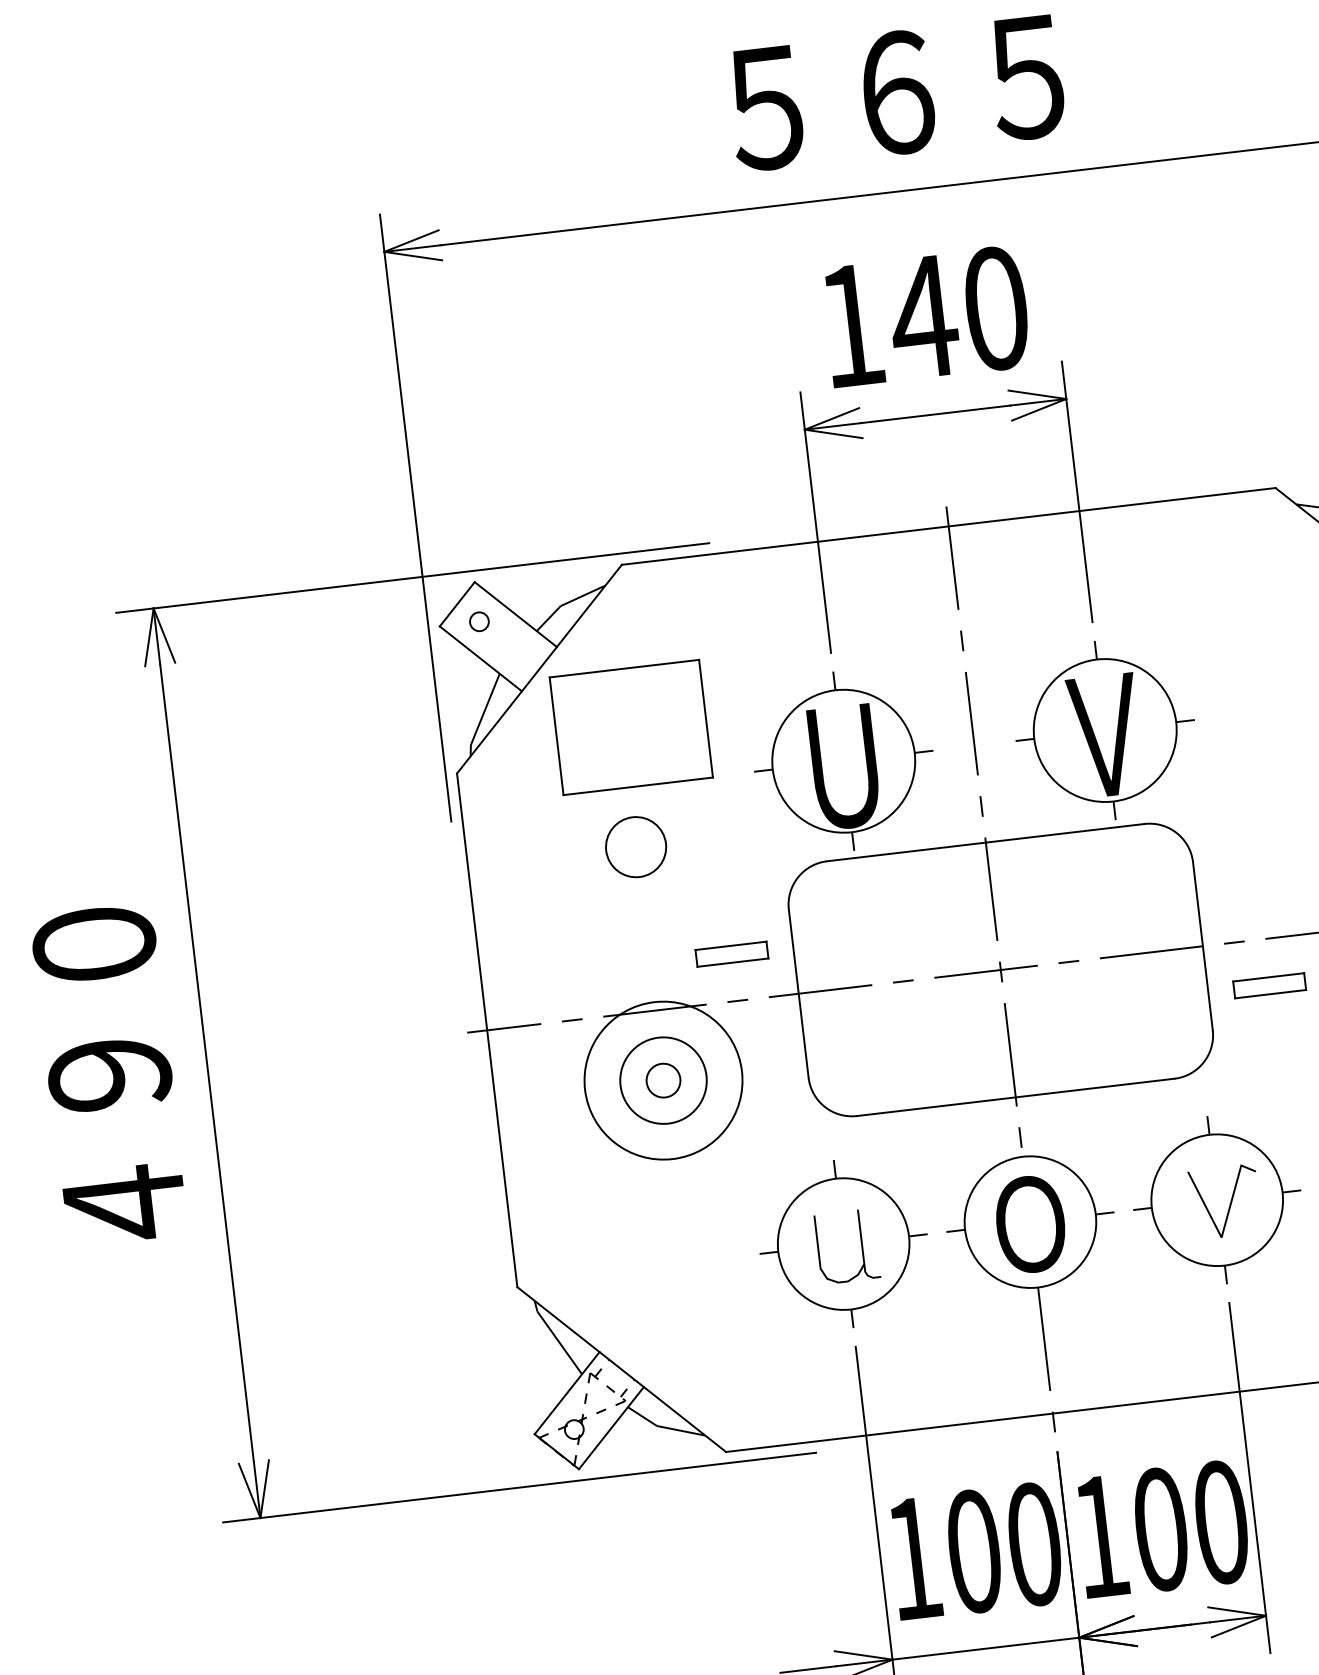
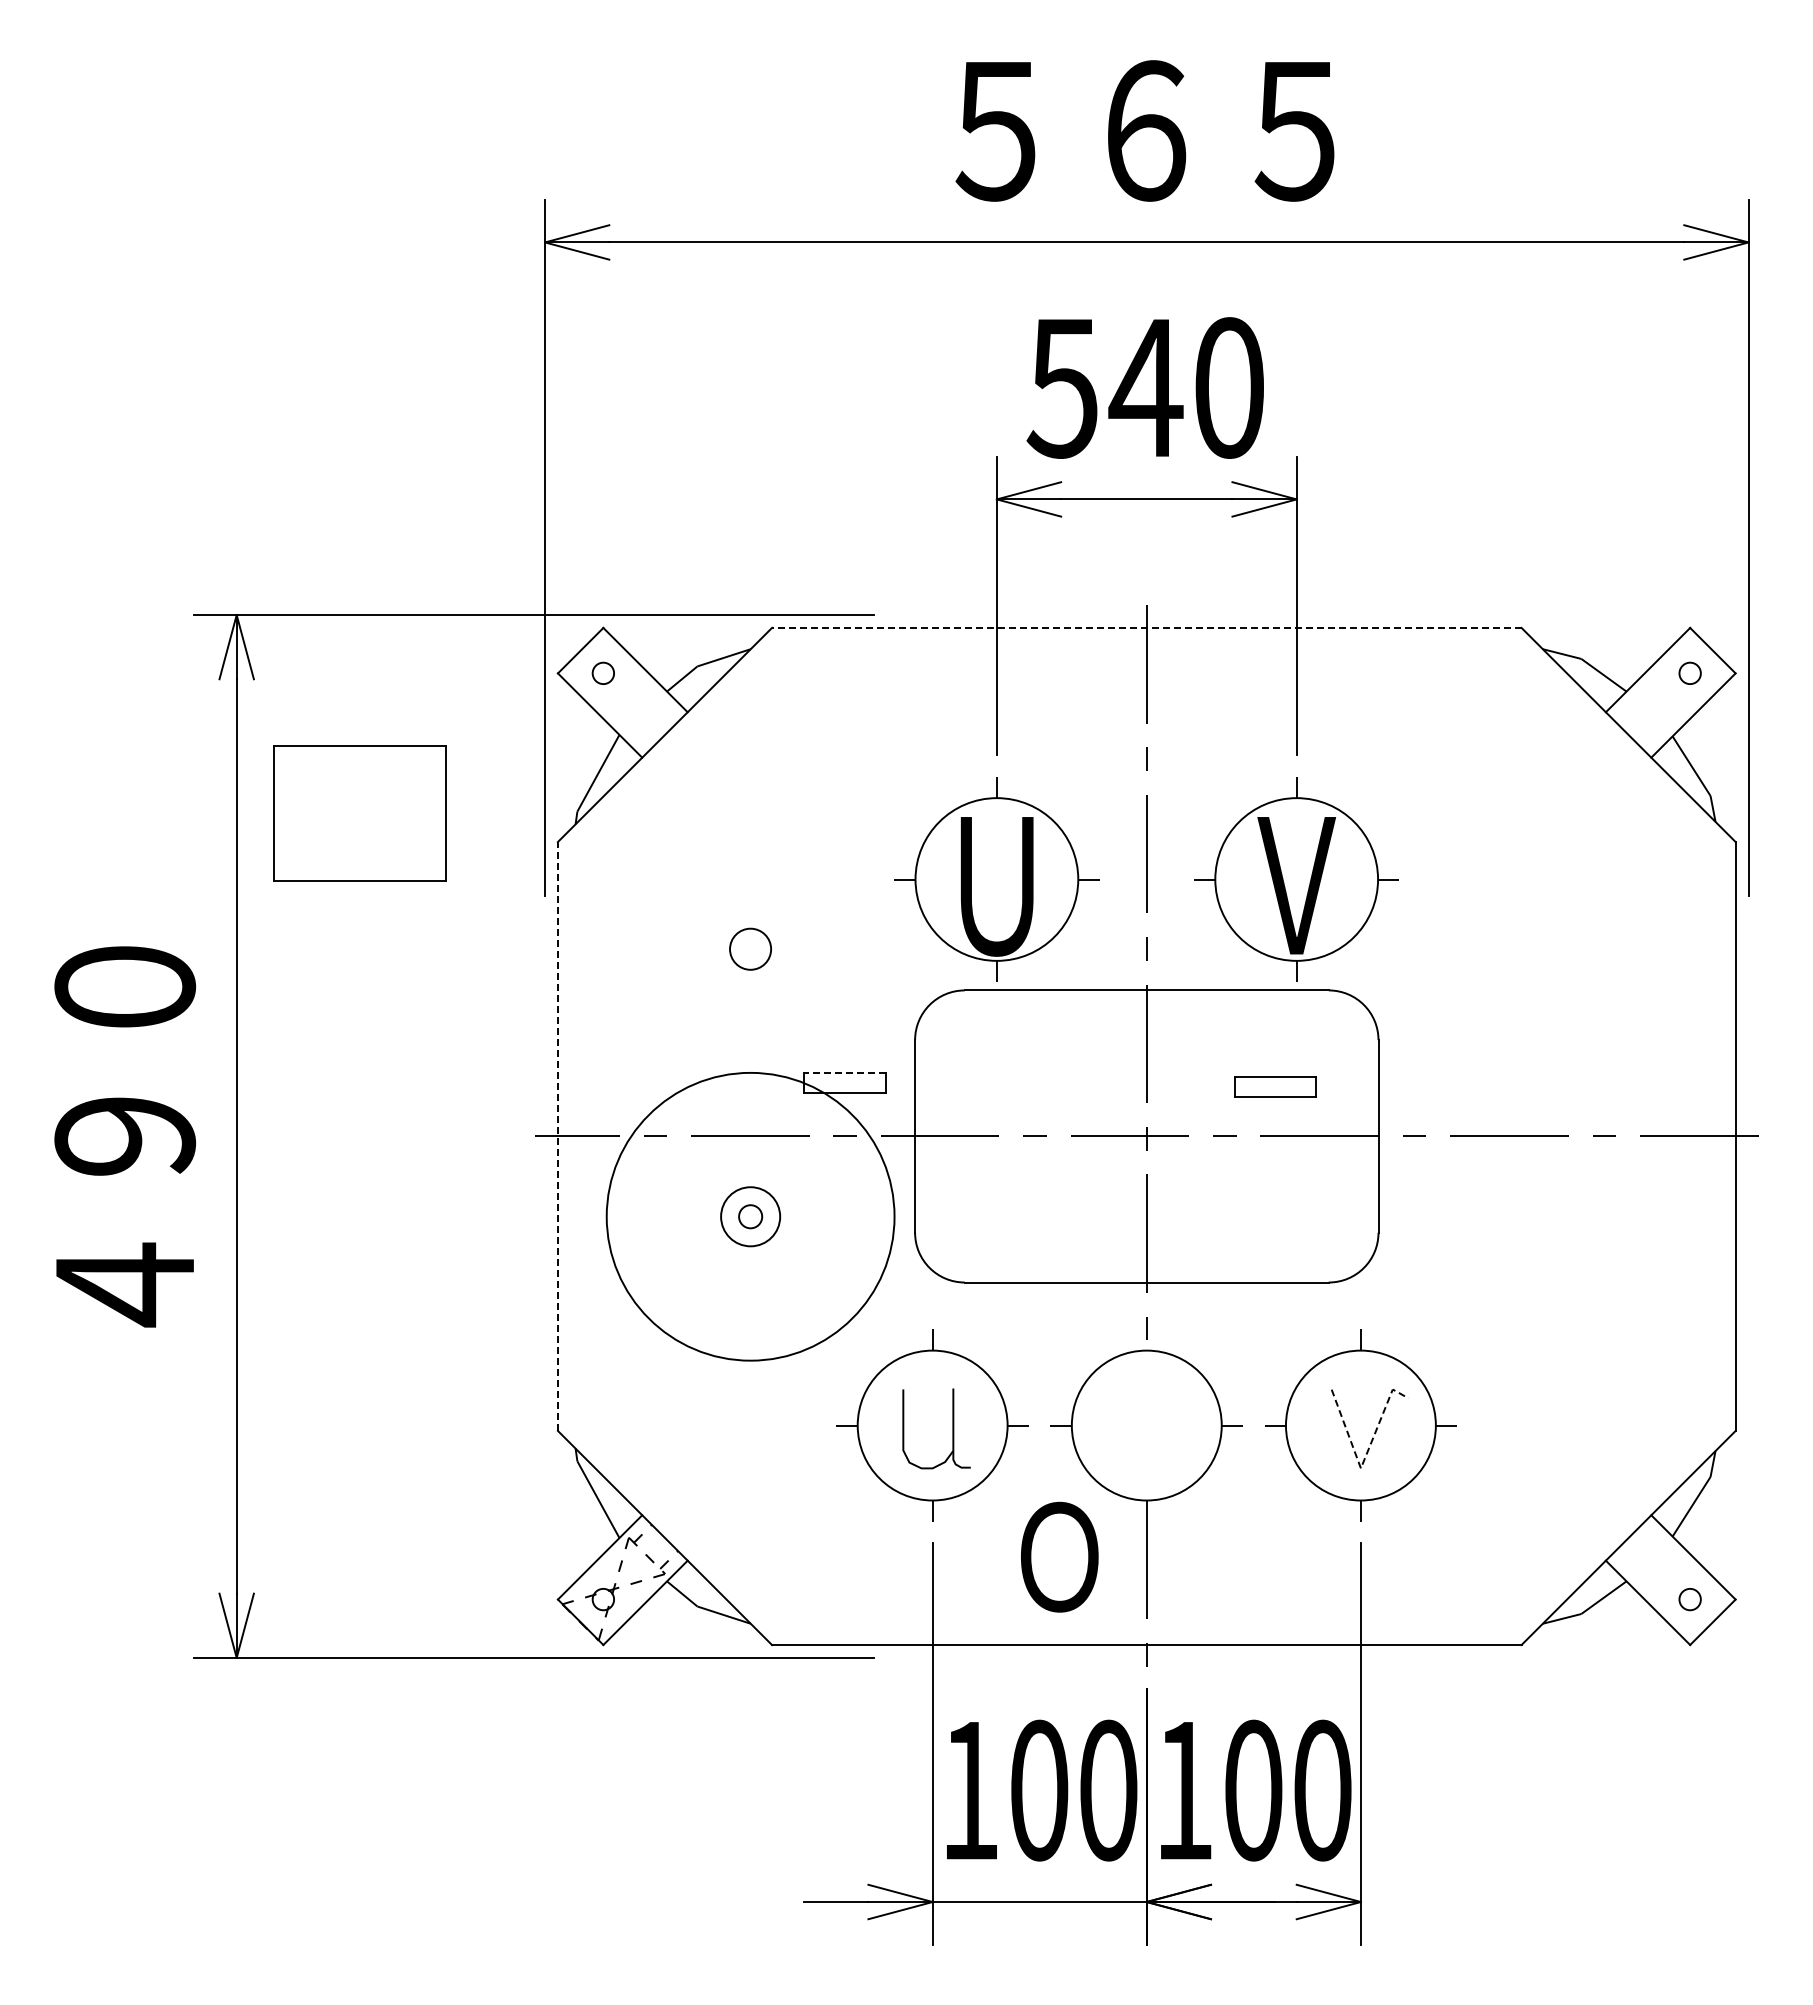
text: (849, 326) -> (1061, 388), 140 -> 540
line: (948, 526) -> (1146, 627), solid -> dashed
part: (630, 727) -> (359, 813), moved
circle: (636, 847) -> (750, 949), size x0.6
line: (730, 946) -> (844, 1073), solid -> dashed
part: (1269, 985) -> (1275, 1086), moved
line: (486, 1029) -> (557, 1135), solid -> dashed
circle: (663, 1080) -> (750, 1216), size x0.6
circle: (663, 1080) -> (750, 1216), size x0.6
circle: (663, 1080) -> (750, 1216), size x1.6
text: (1030, 1223) -> (1059, 1556), moved
line: (1224, 1228) -> (1365, 1458), solid -> dashed

